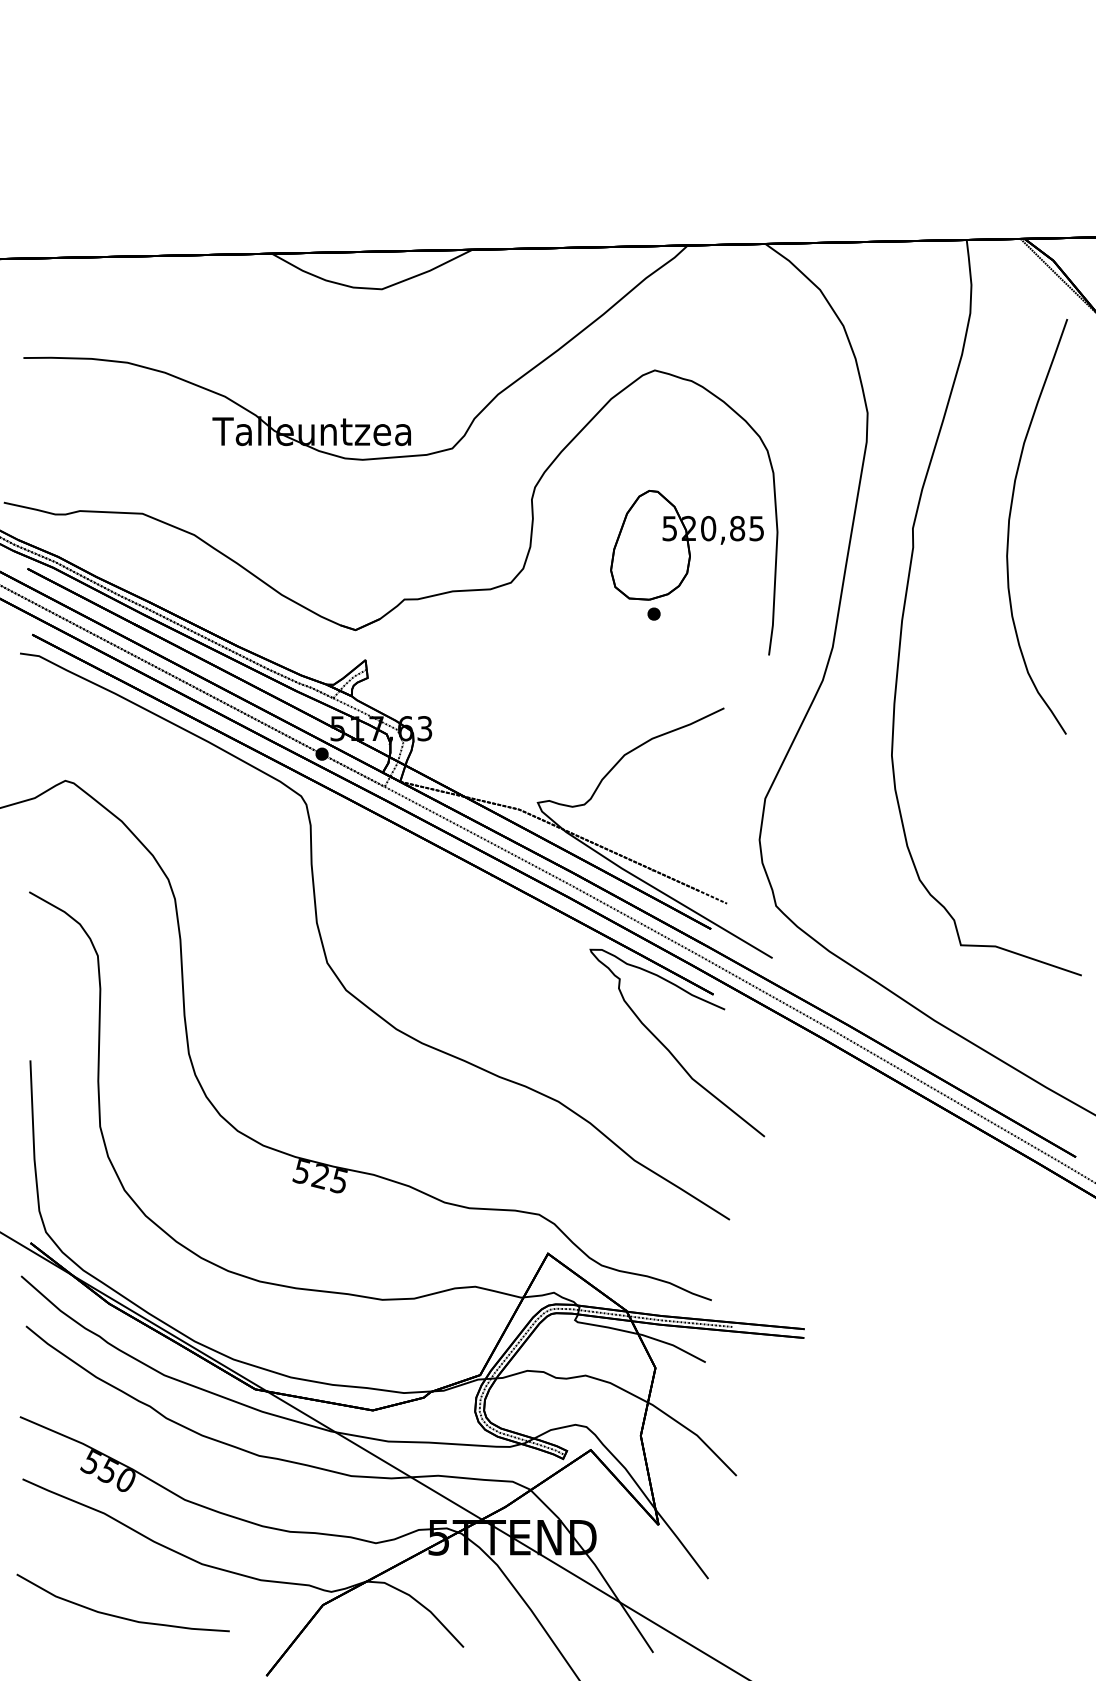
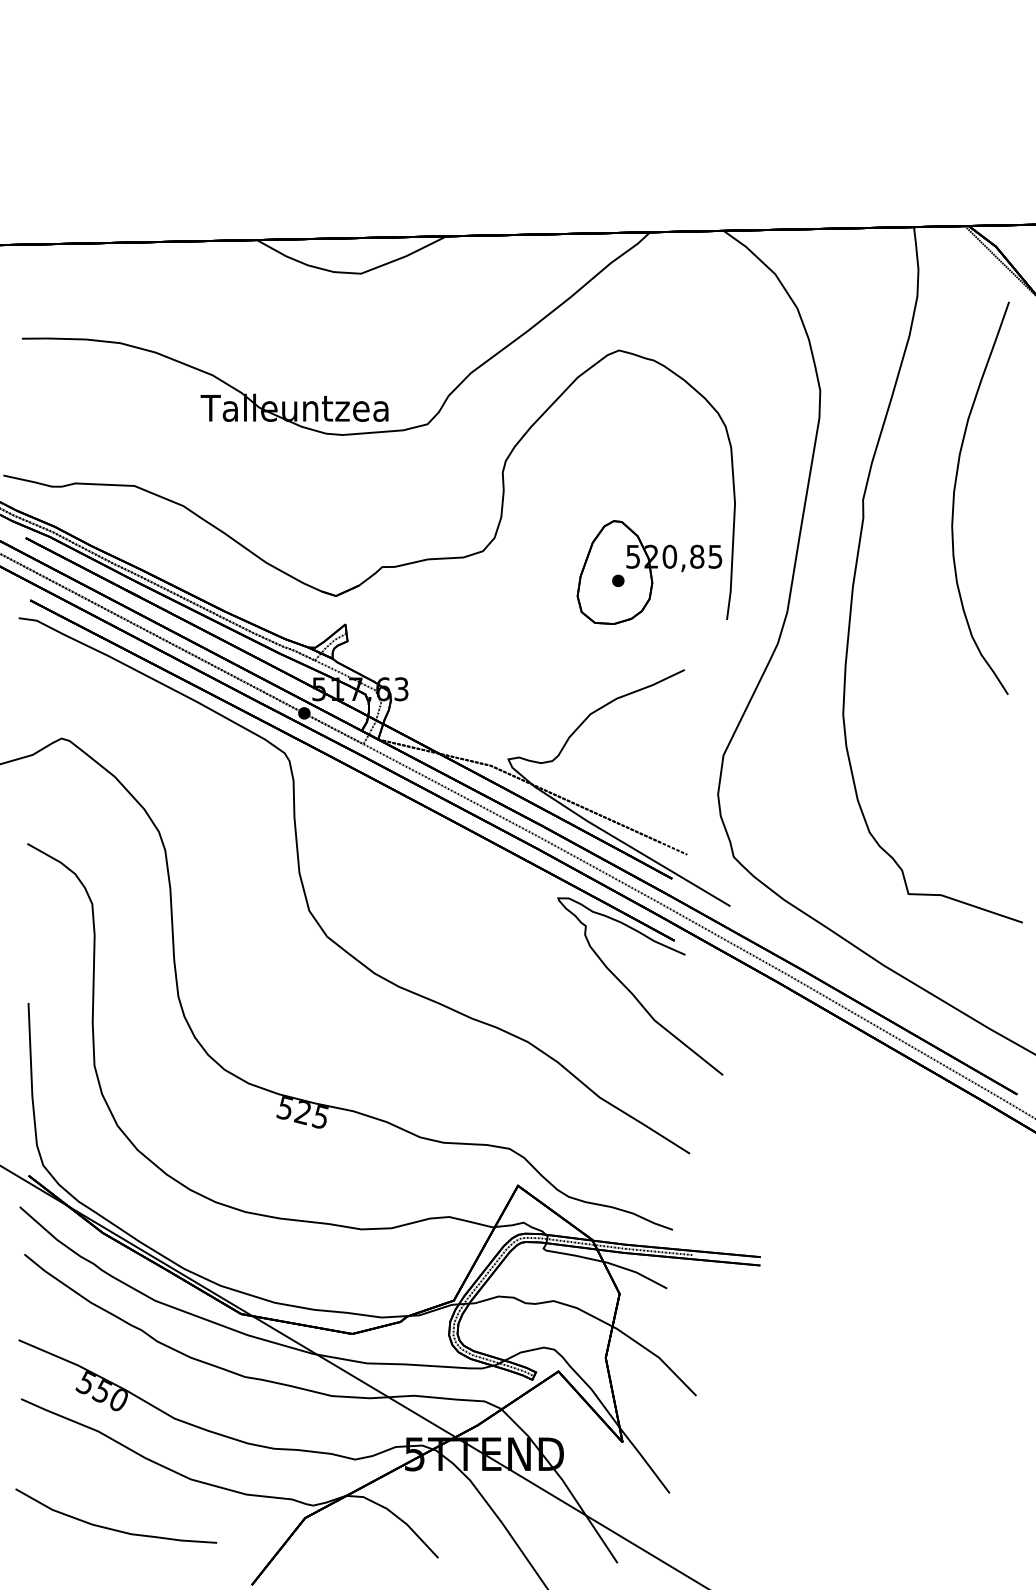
part: (686, 544) -> (648, 571), moved

